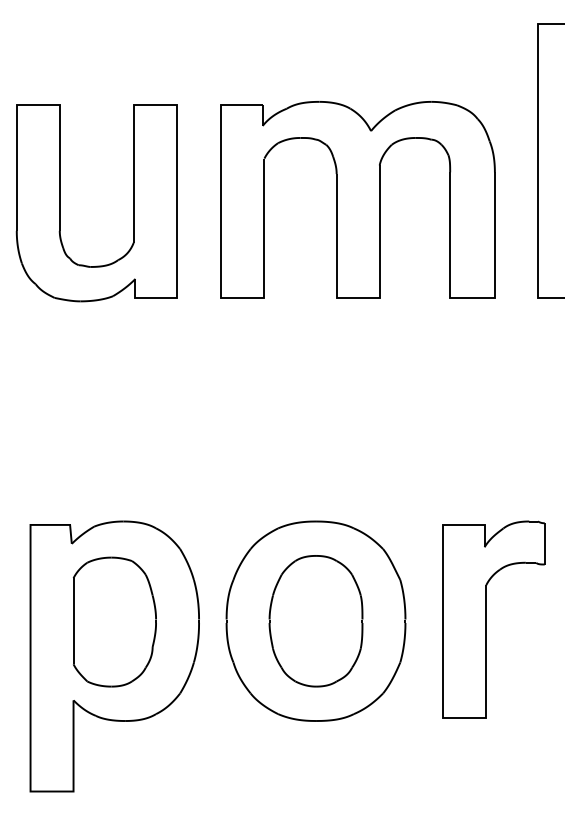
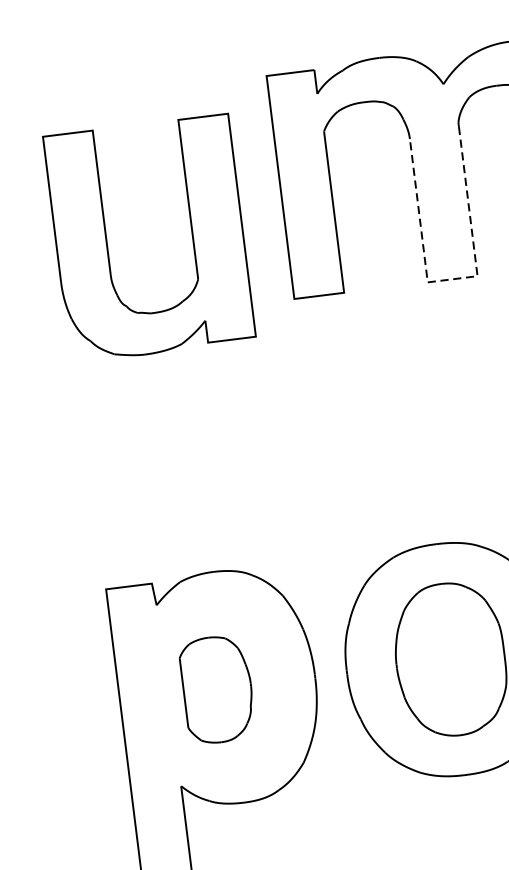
part: (60, 203) -> (107, 244), moved
line: (360, 297) -> (455, 278), solid -> dashed
part: (114, 621) -> (217, 689), size x0.7

